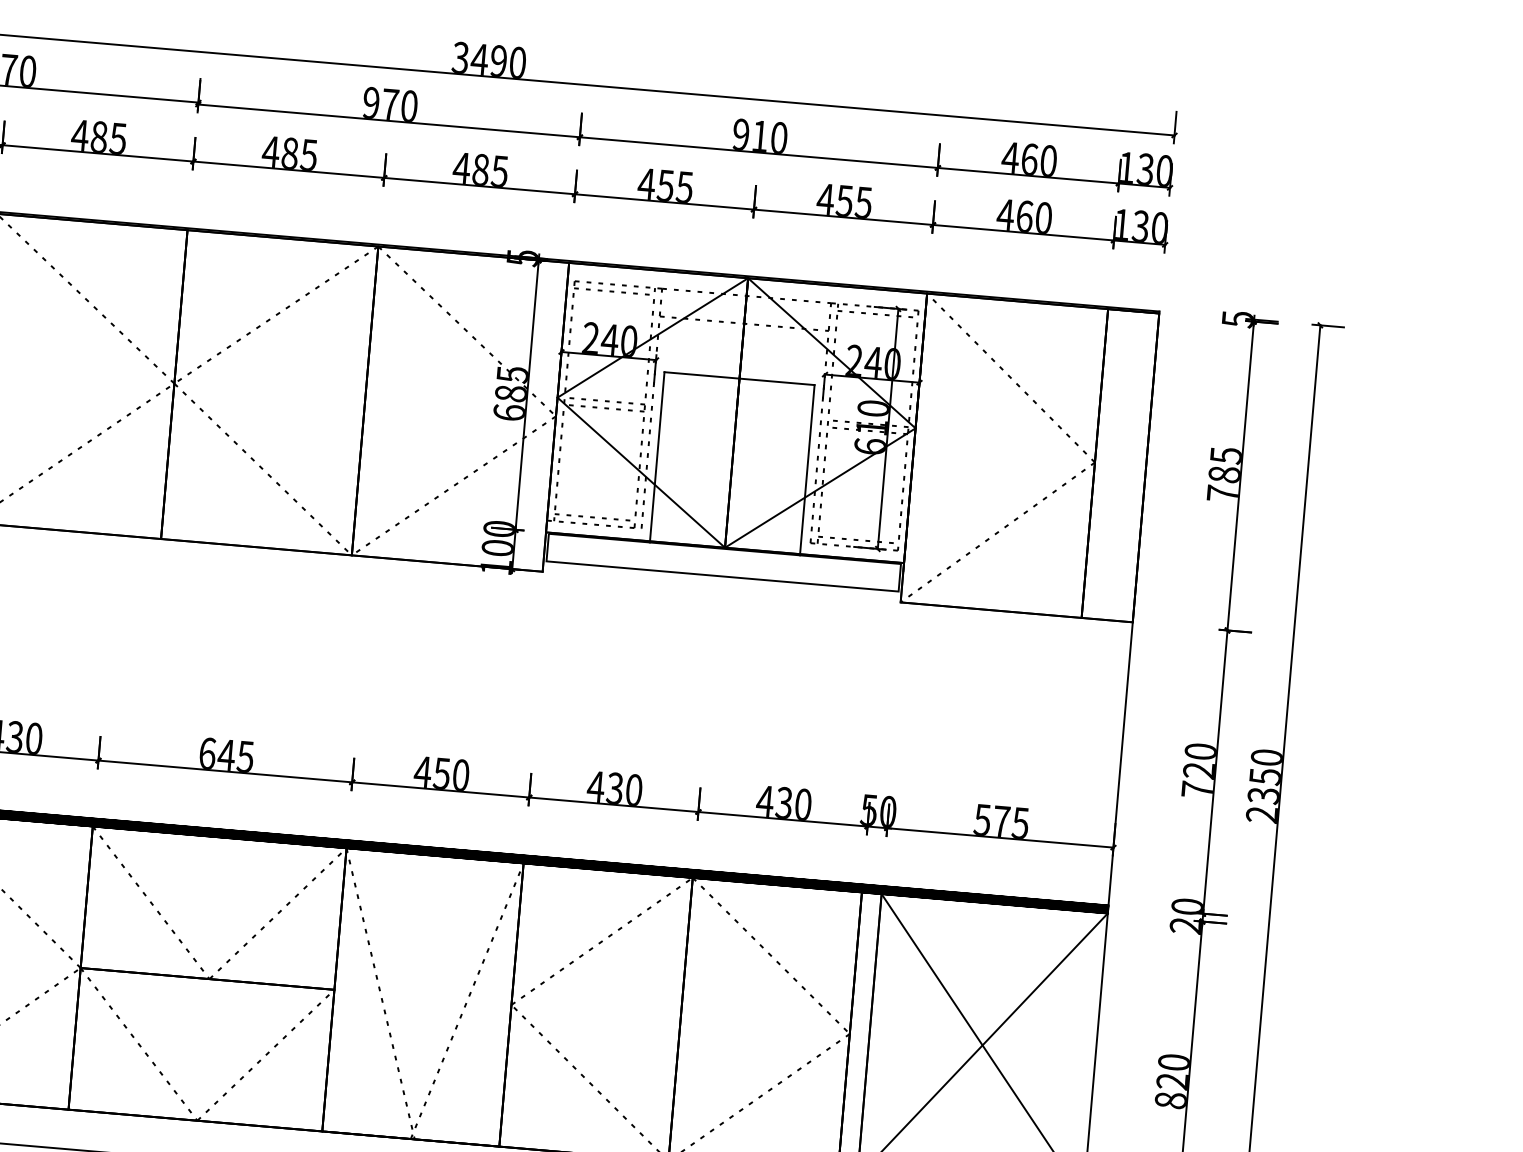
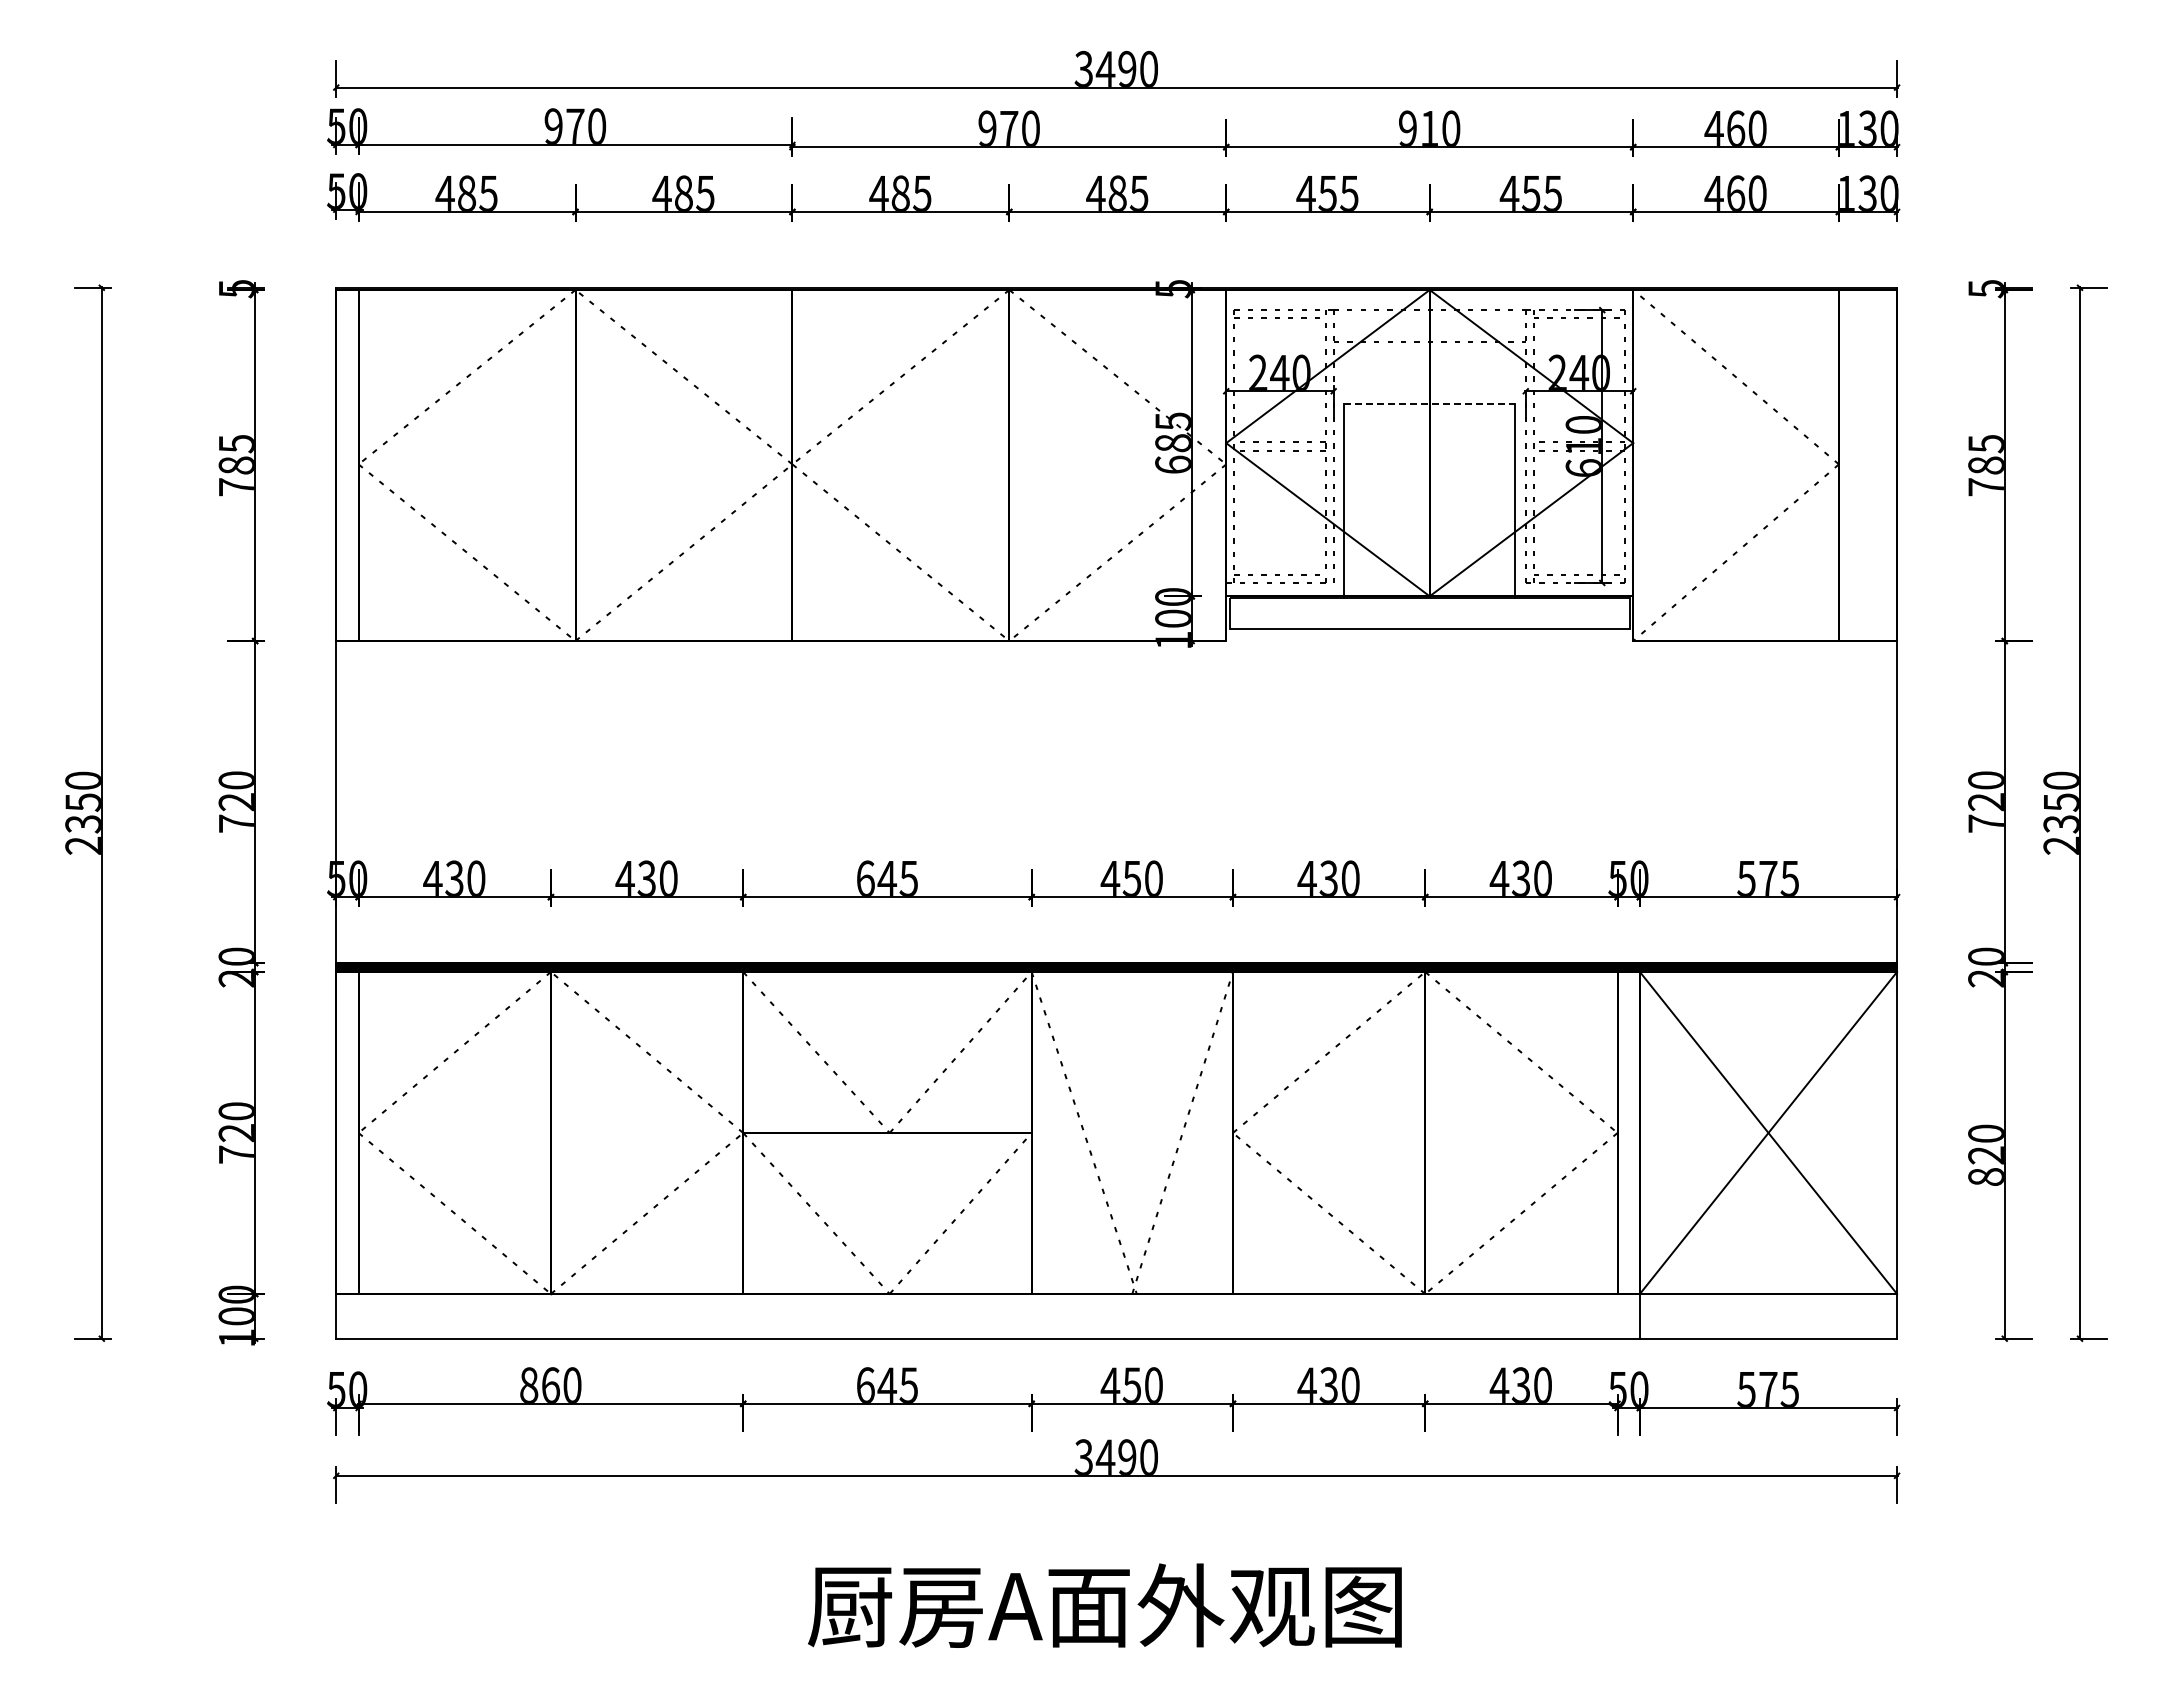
line: (740, 379) -> (1430, 404), solid -> dashed

